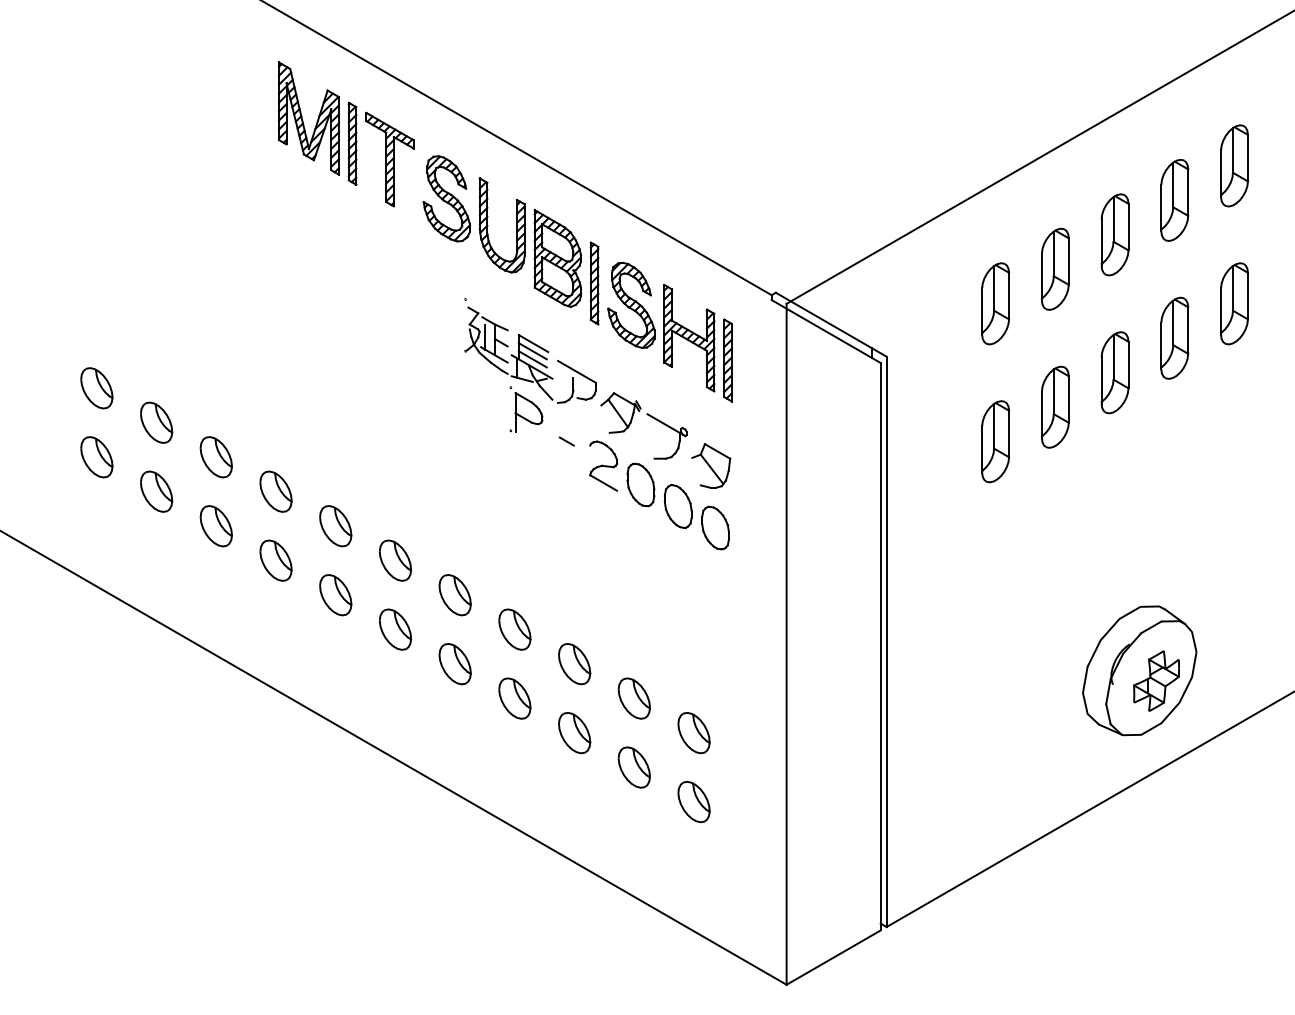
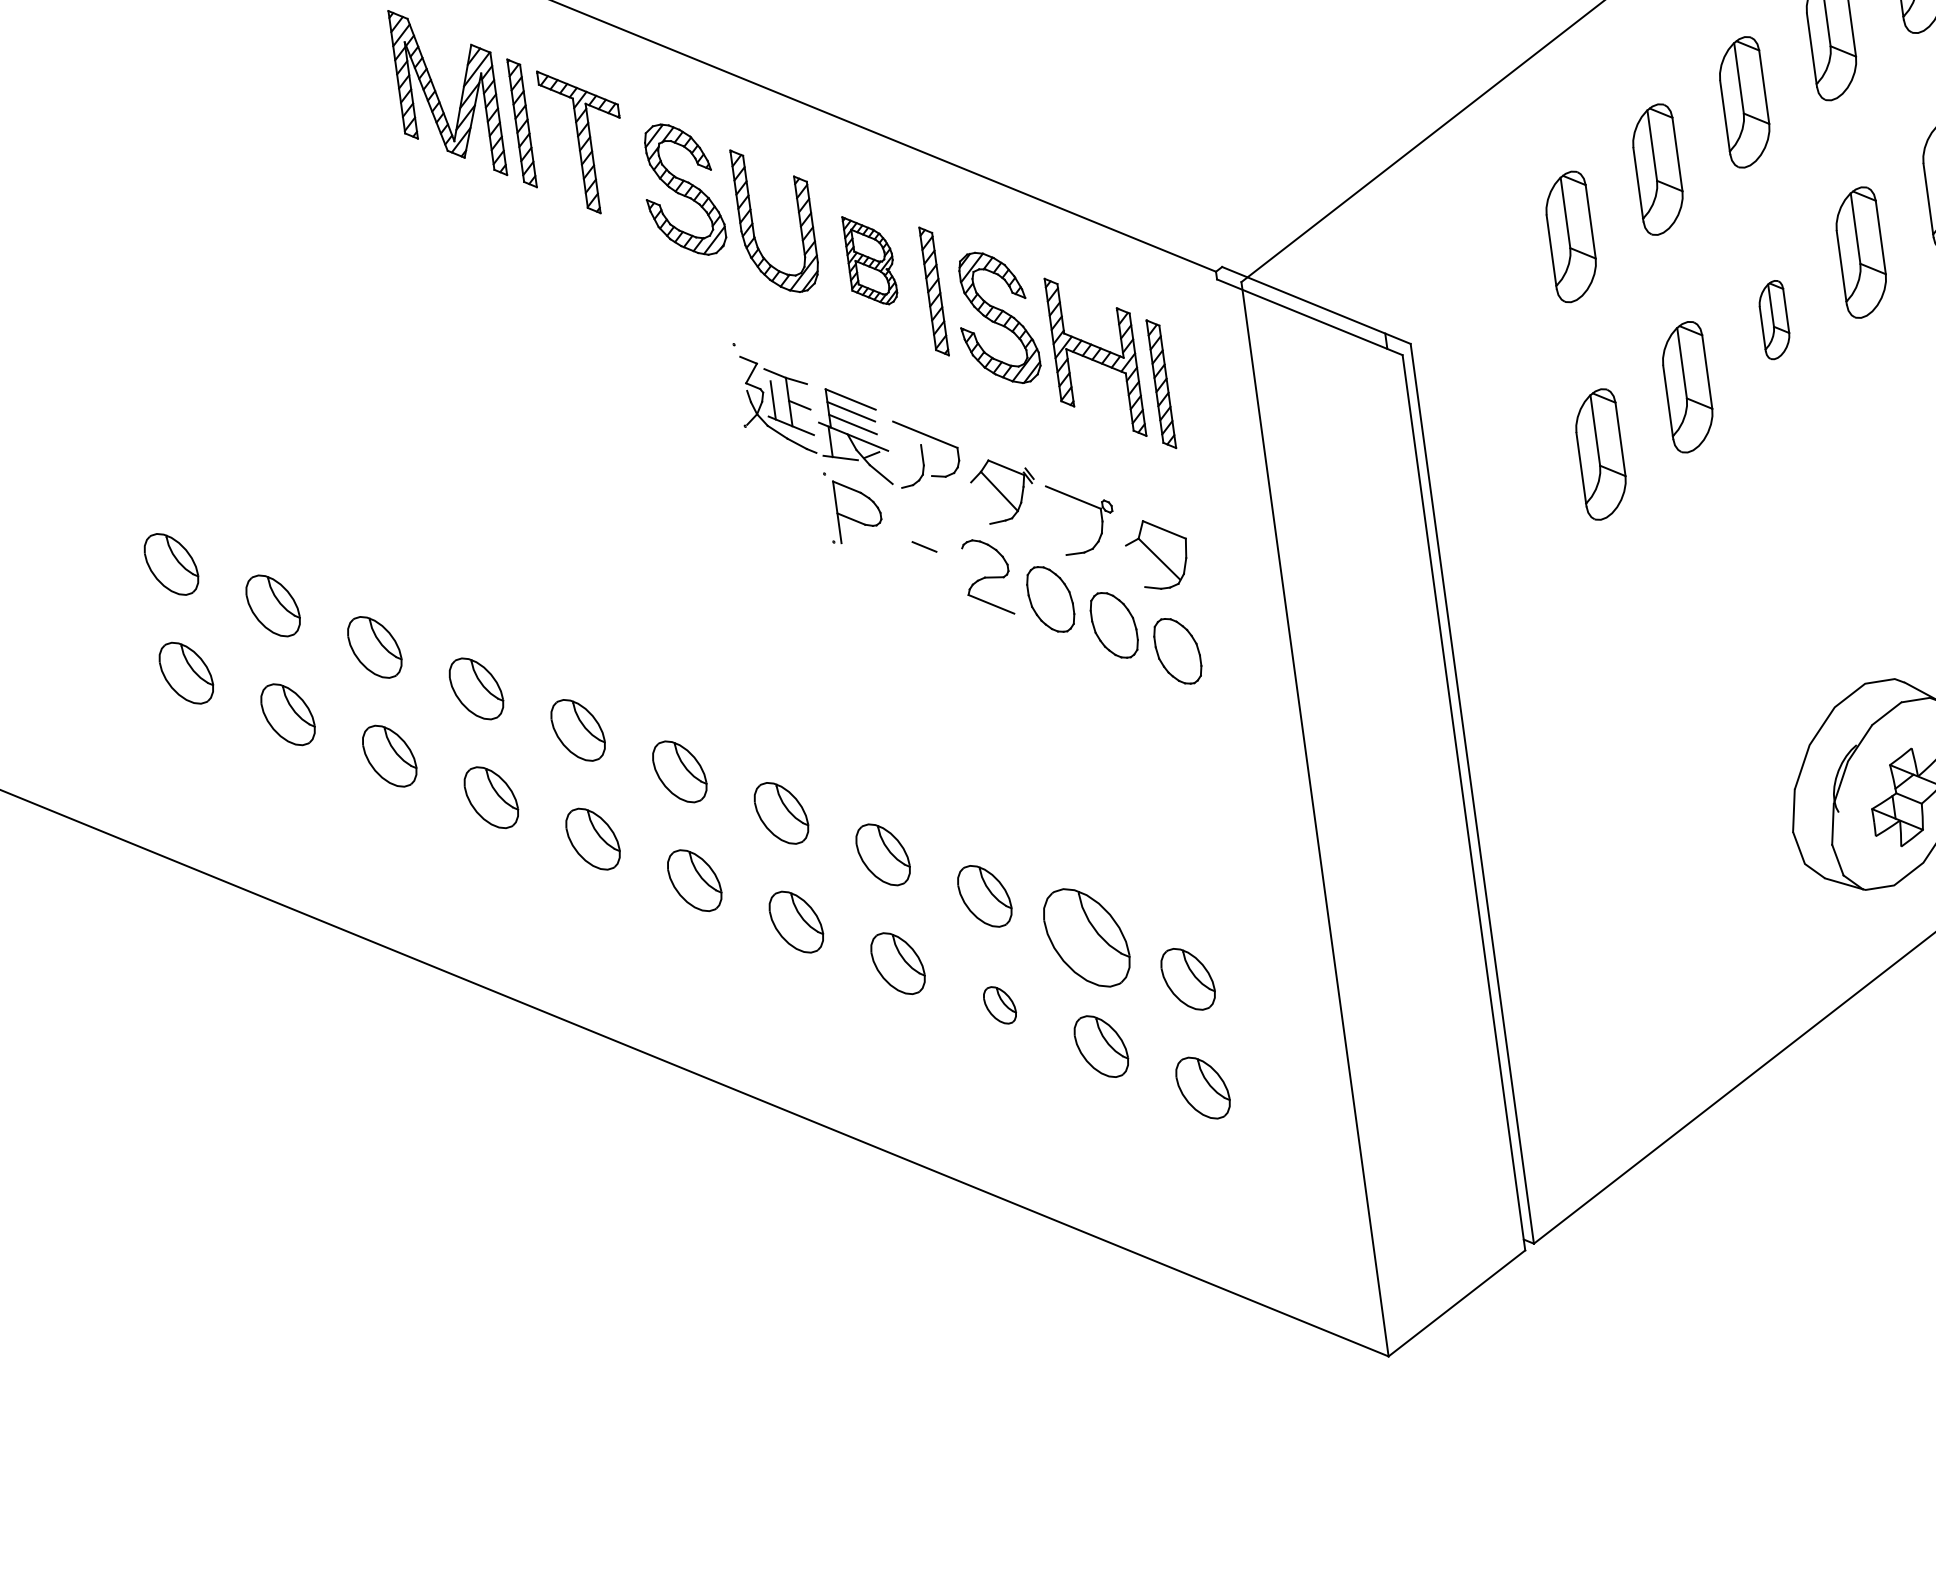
part: (557, 258) -> (870, 260), size x0.6
part: (1114, 372) -> (1773, 319), size x0.6
part: (633, 698) -> (1085, 937), size x1.6
part: (574, 733) -> (999, 1005), size x0.6

